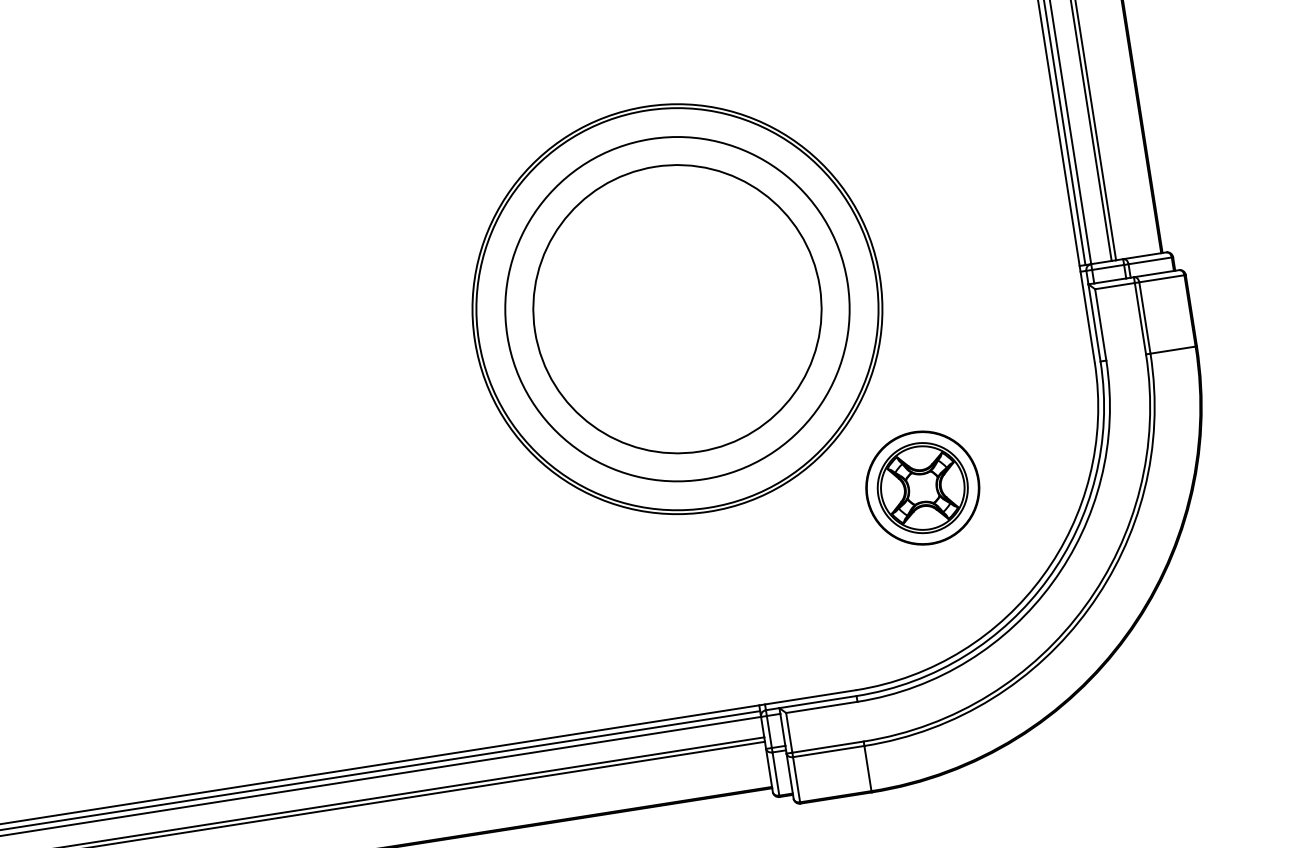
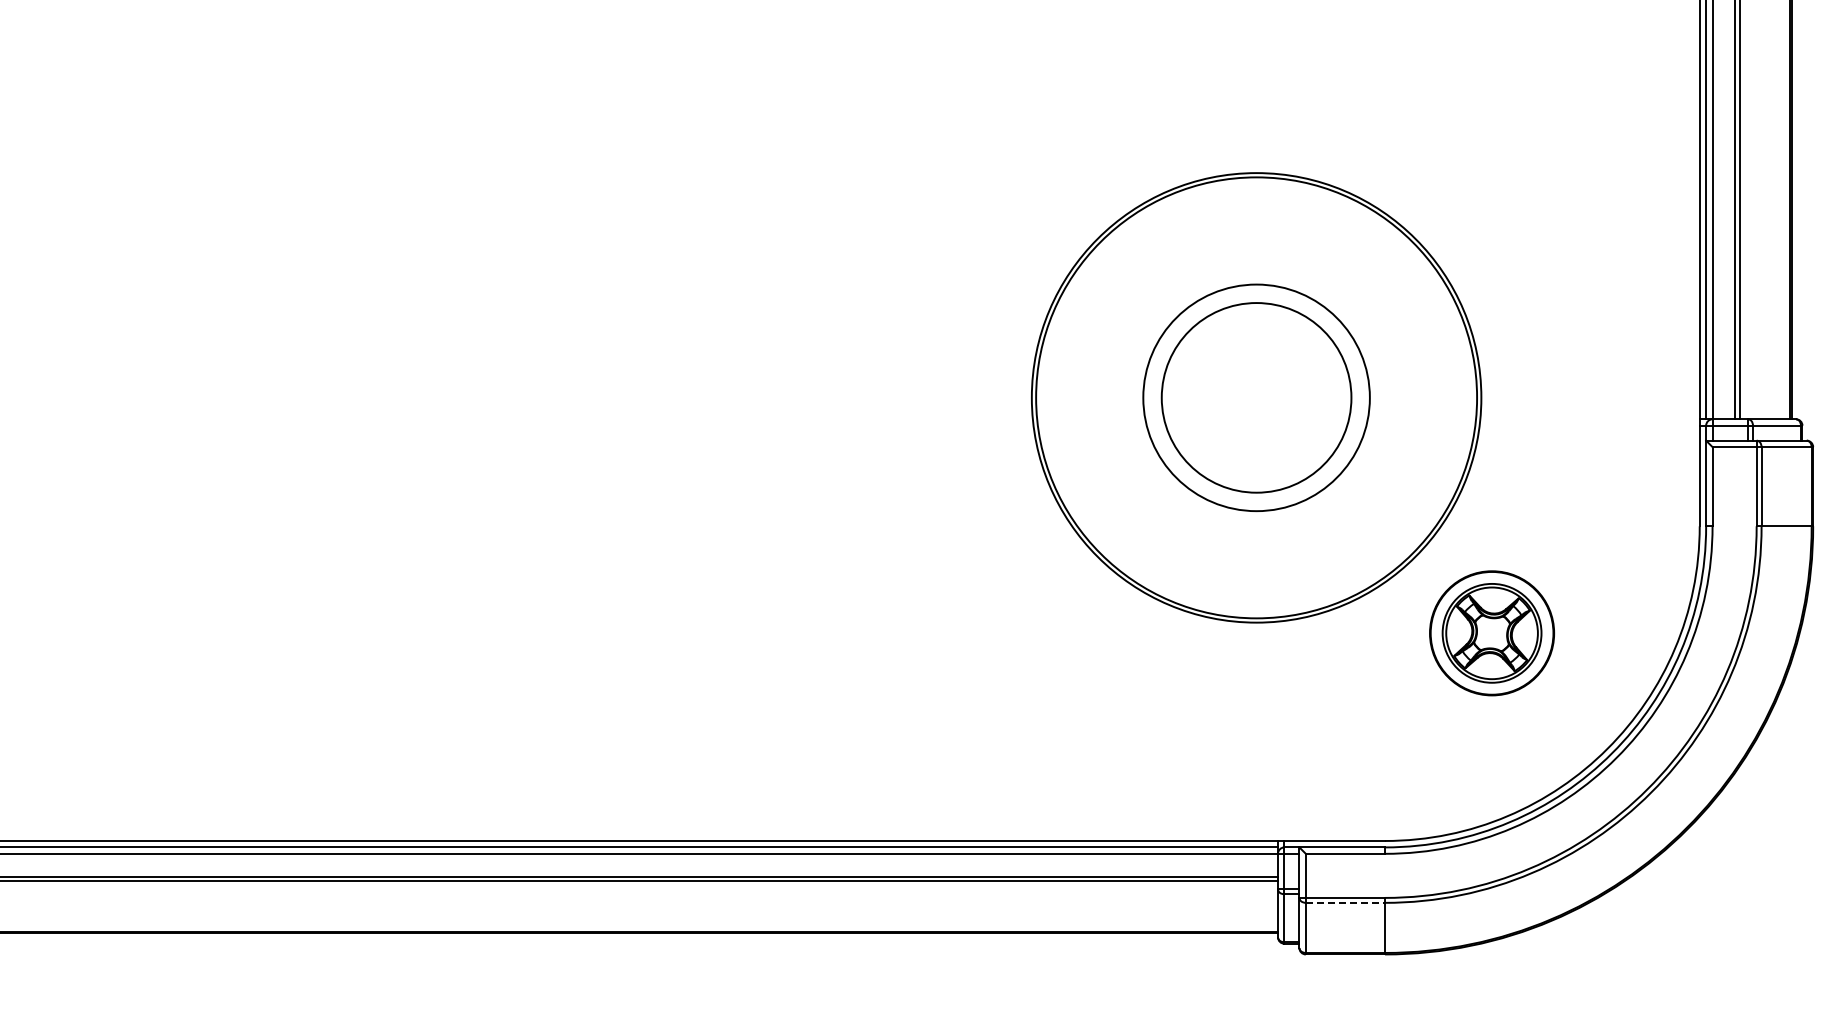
circle: (677, 308) -> (1256, 397), size x0.6
circle: (677, 308) -> (1256, 397), size x0.6
line: (828, 751) -> (1345, 902), solid -> dashed

